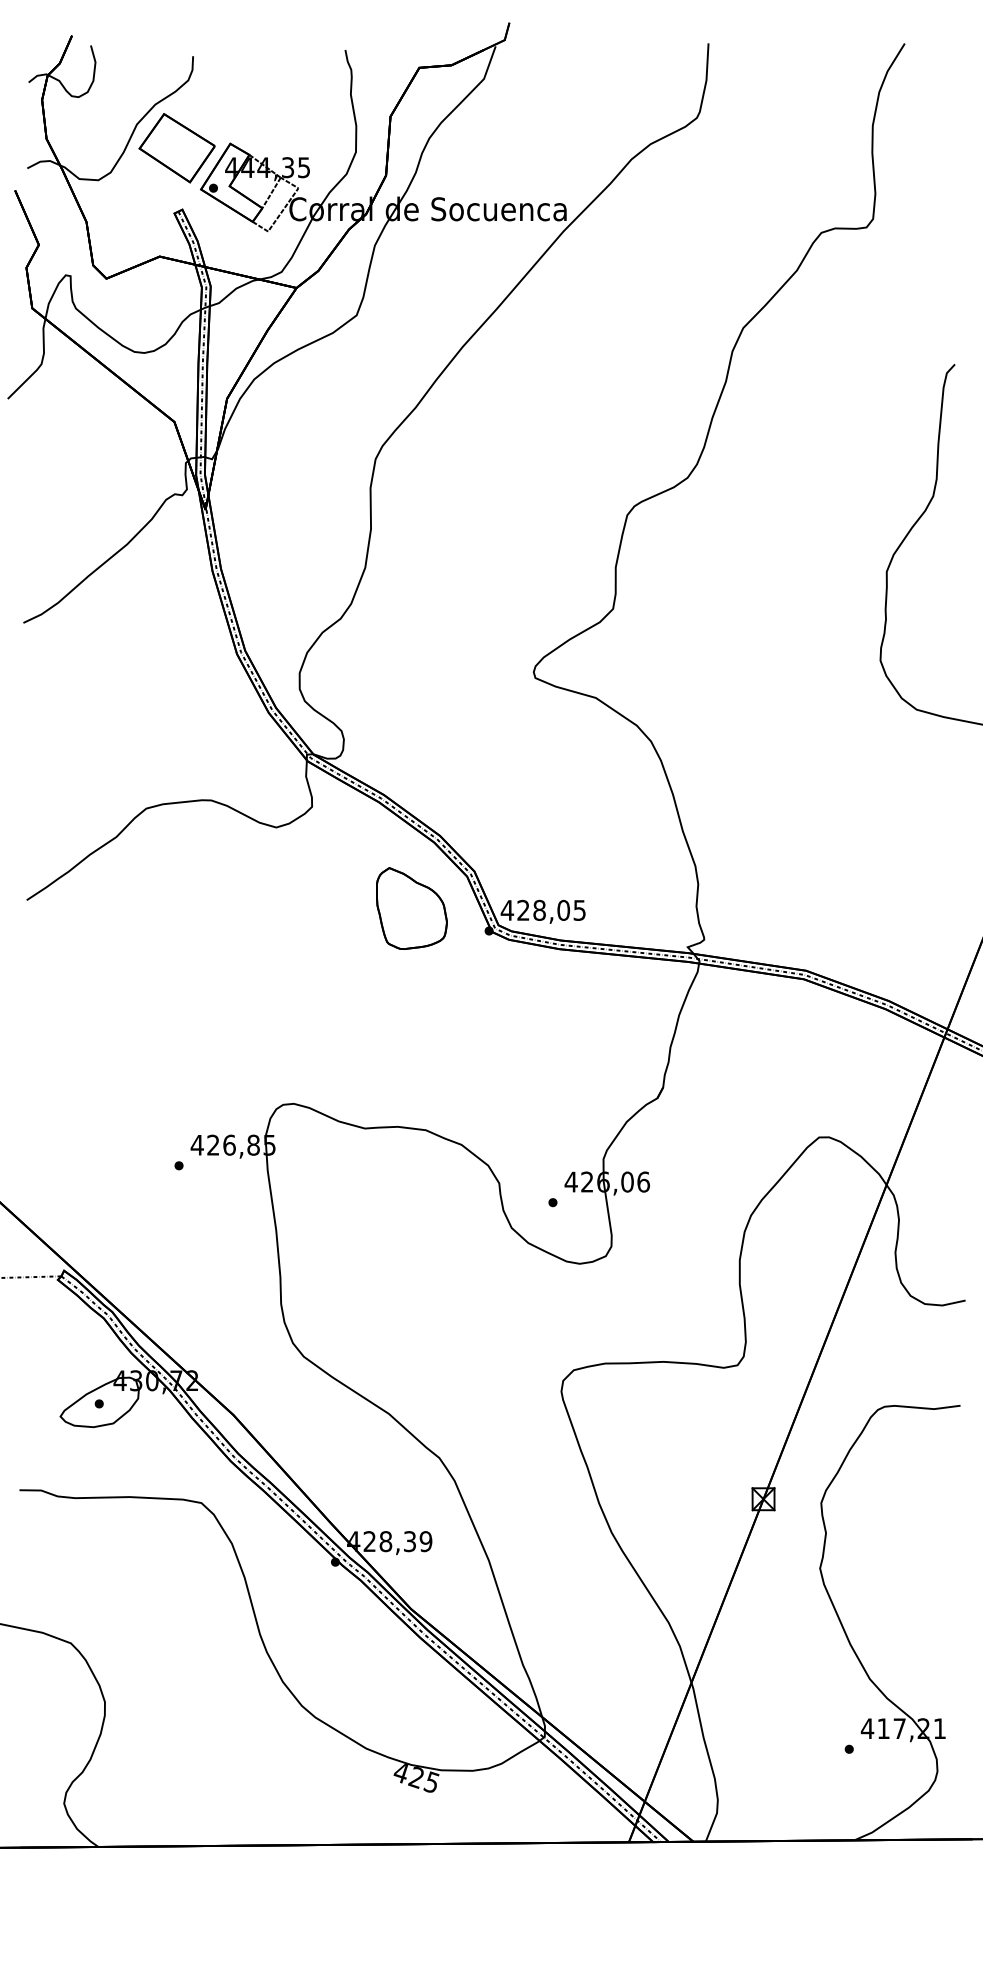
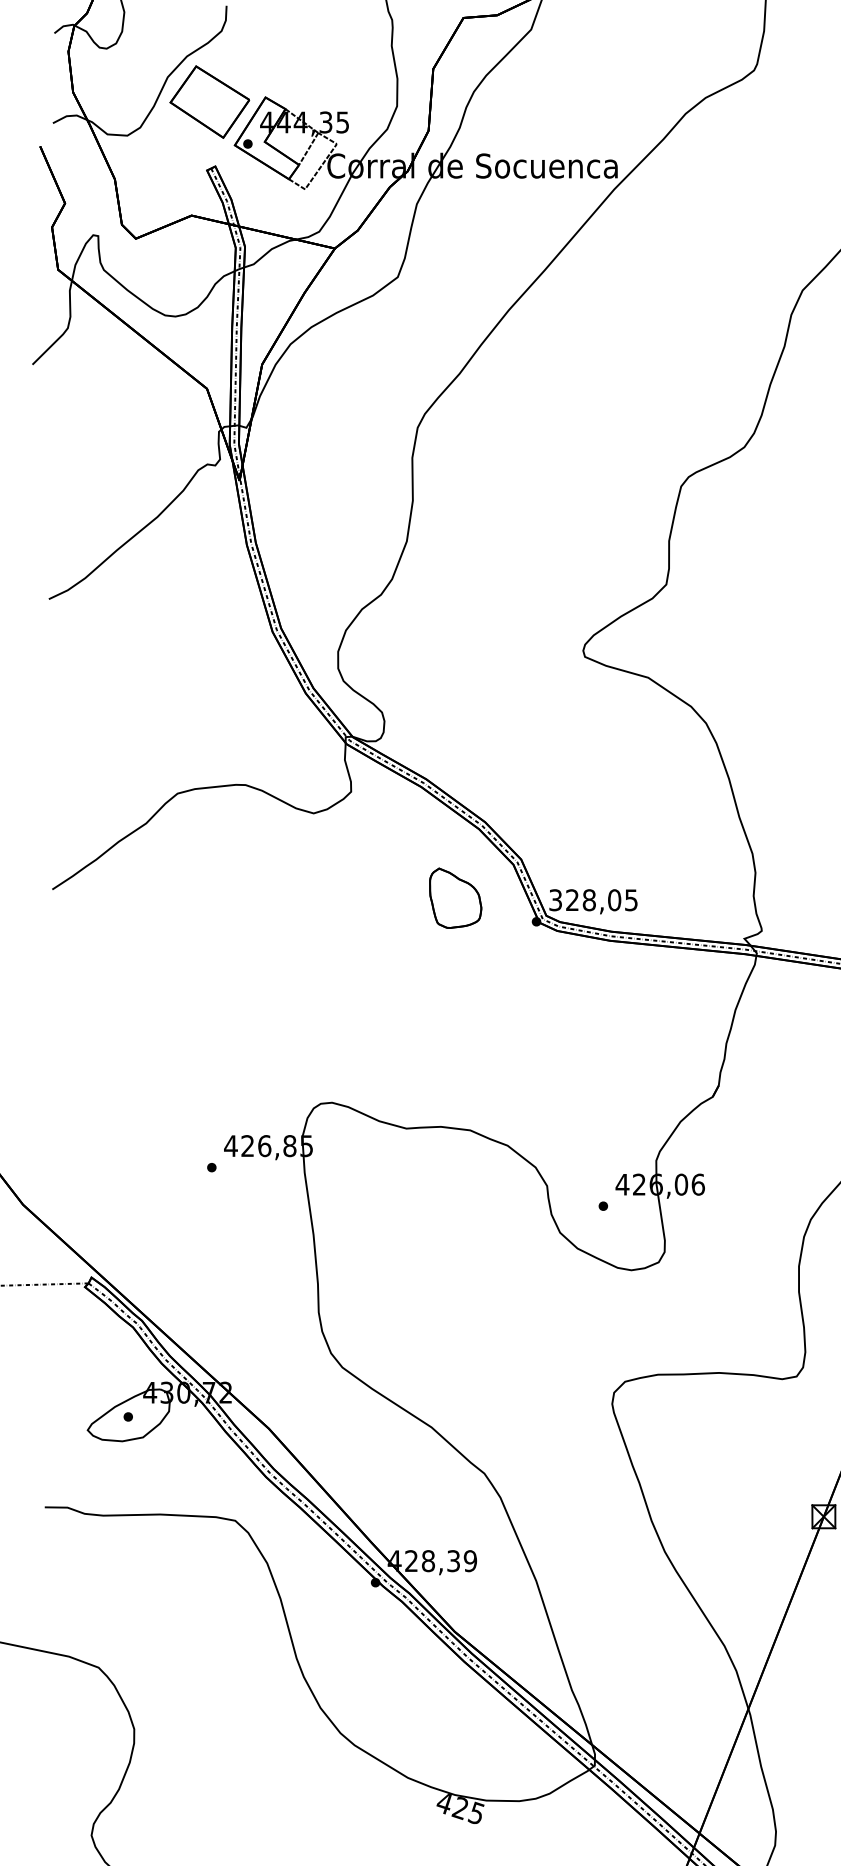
part: (411, 908) -> (455, 898), size x0.7
text: (507, 909) -> (555, 899), 428,05 -> 328,05

